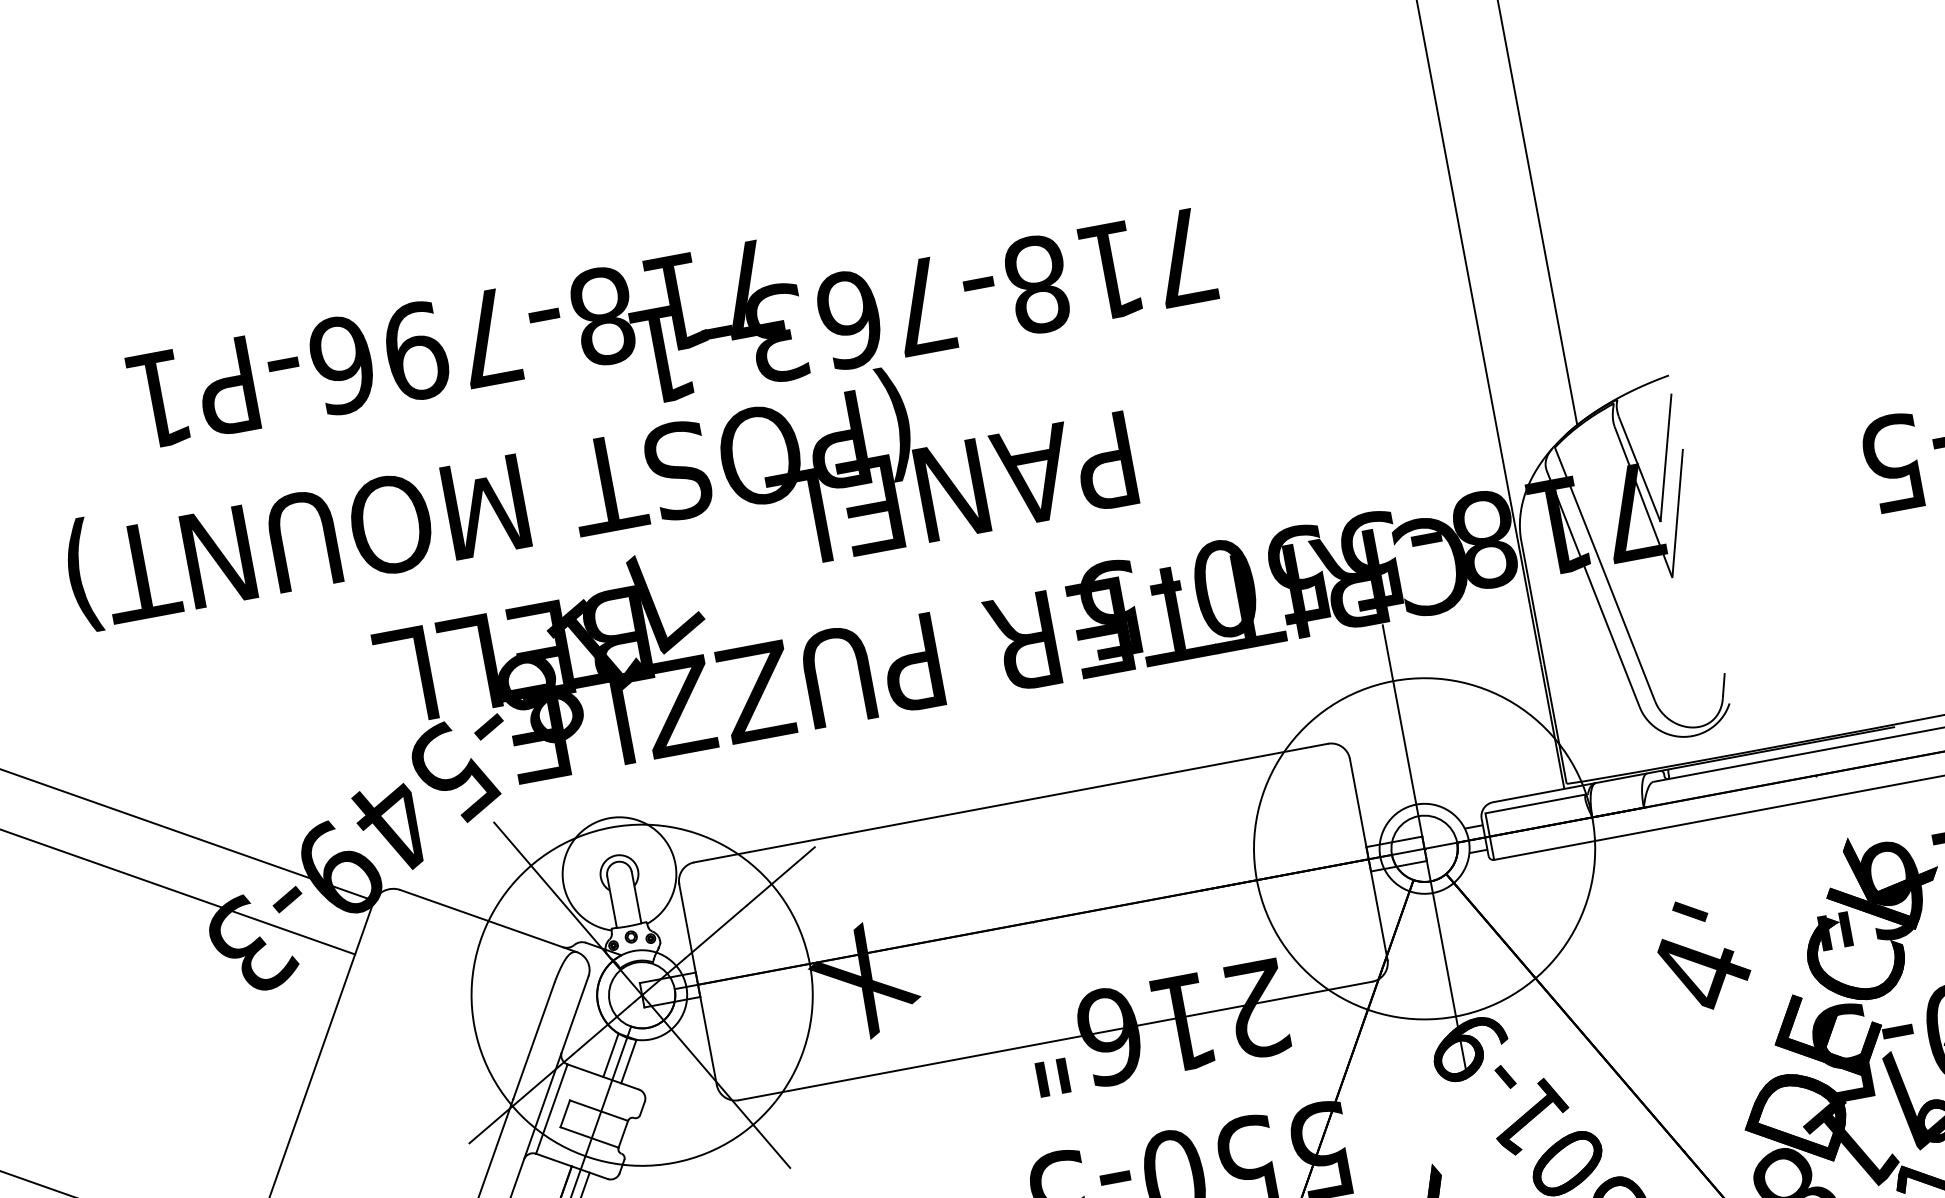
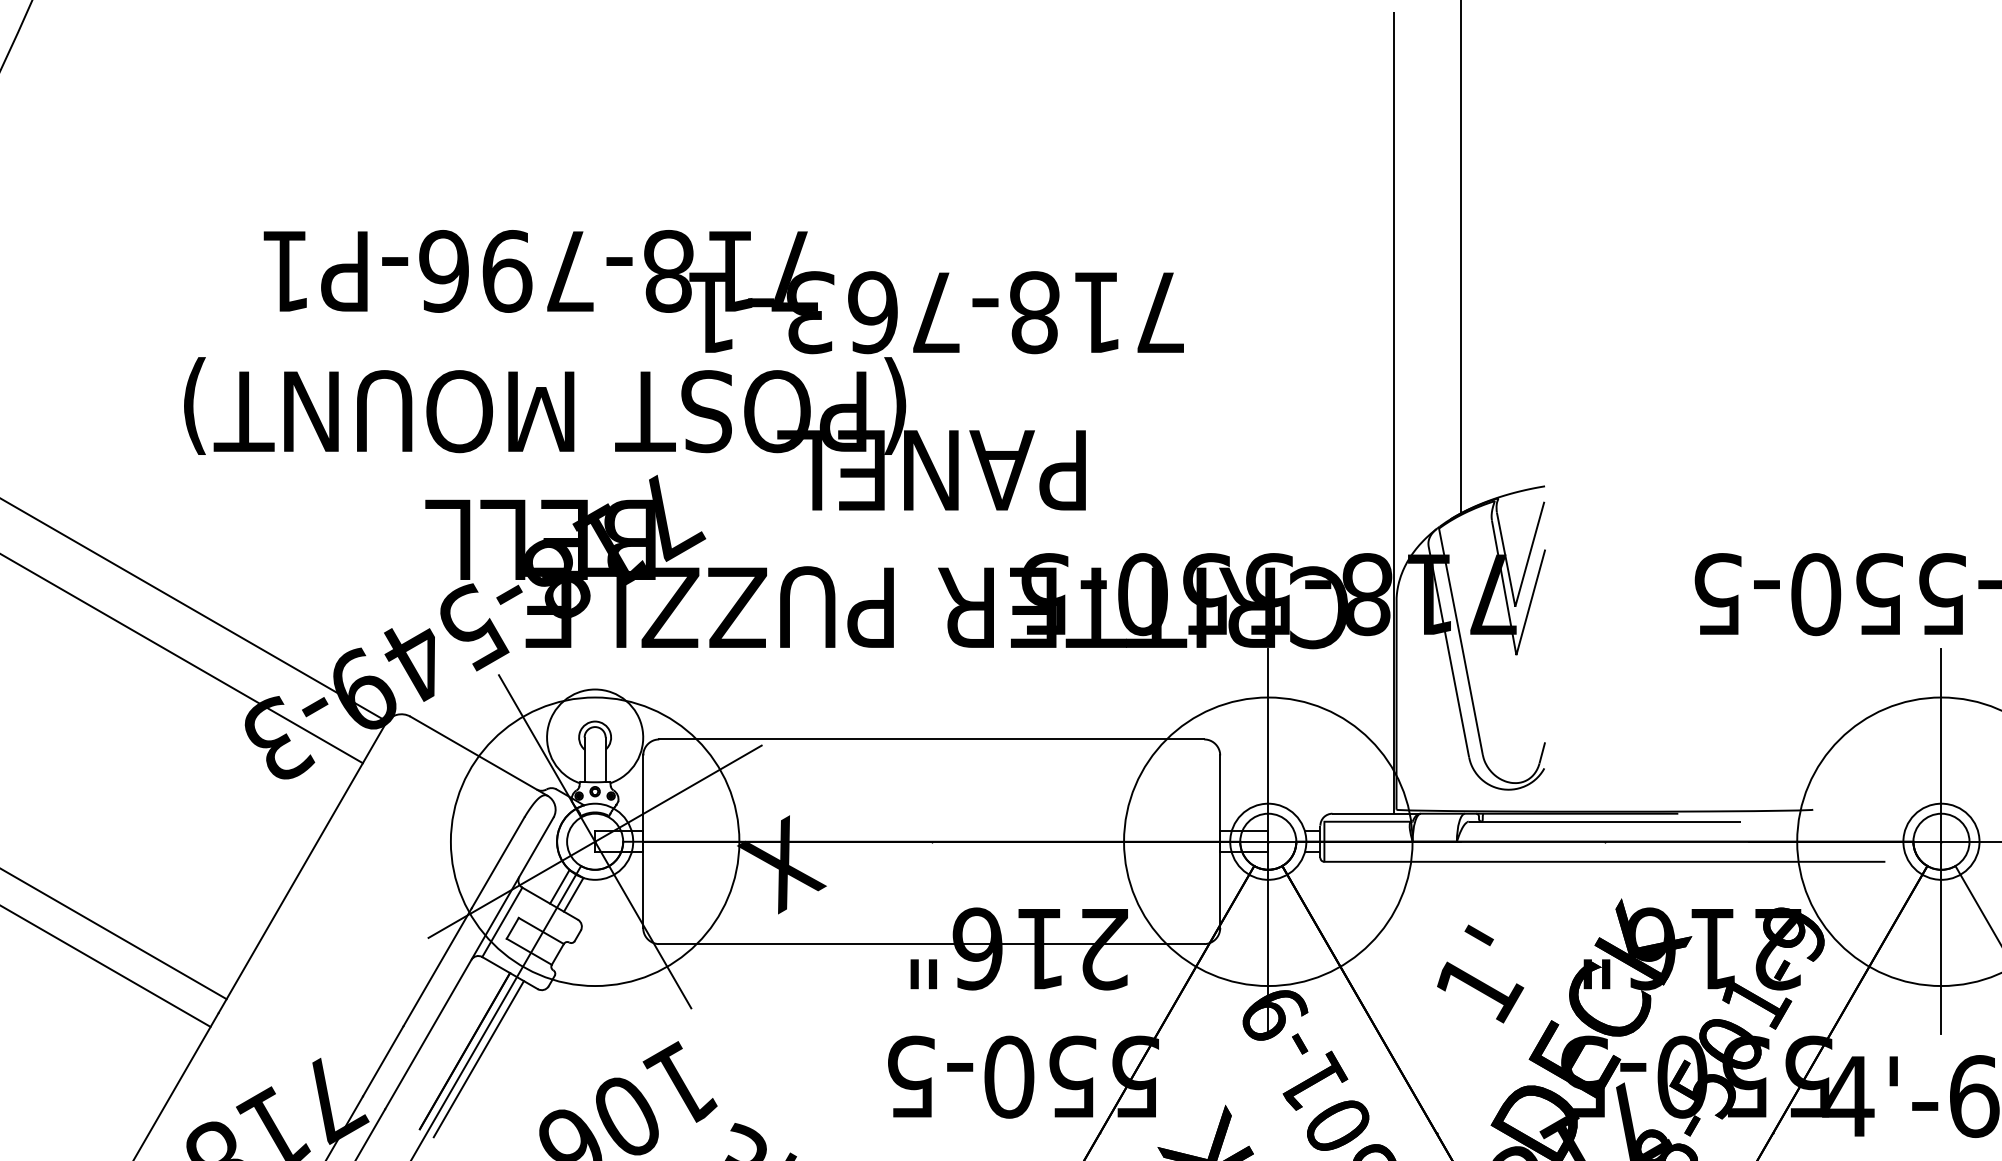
text: (1703, 973) -> (1480, 988), 4' -> 1'

